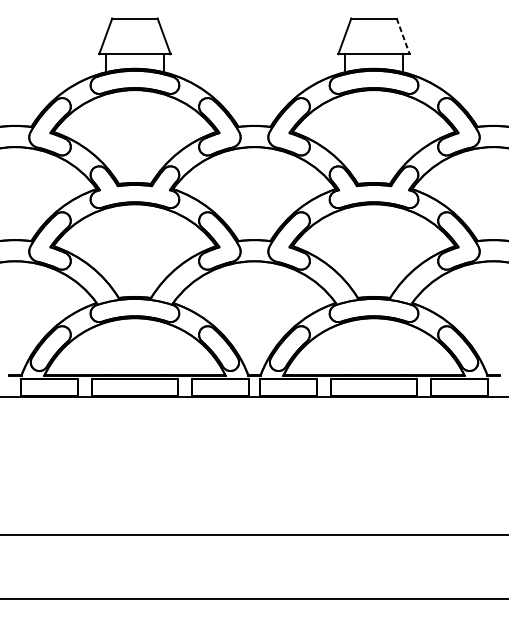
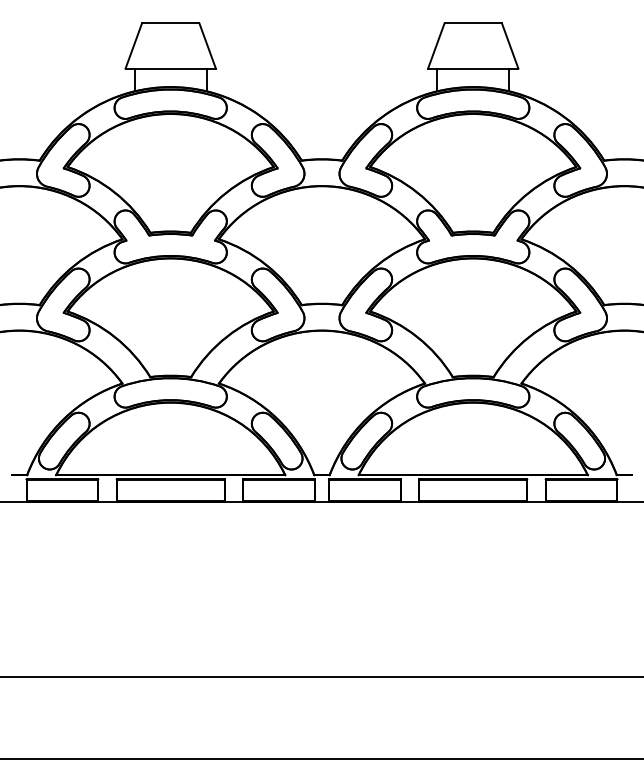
line: (403, 36) -> (510, 46), dashed -> solid

